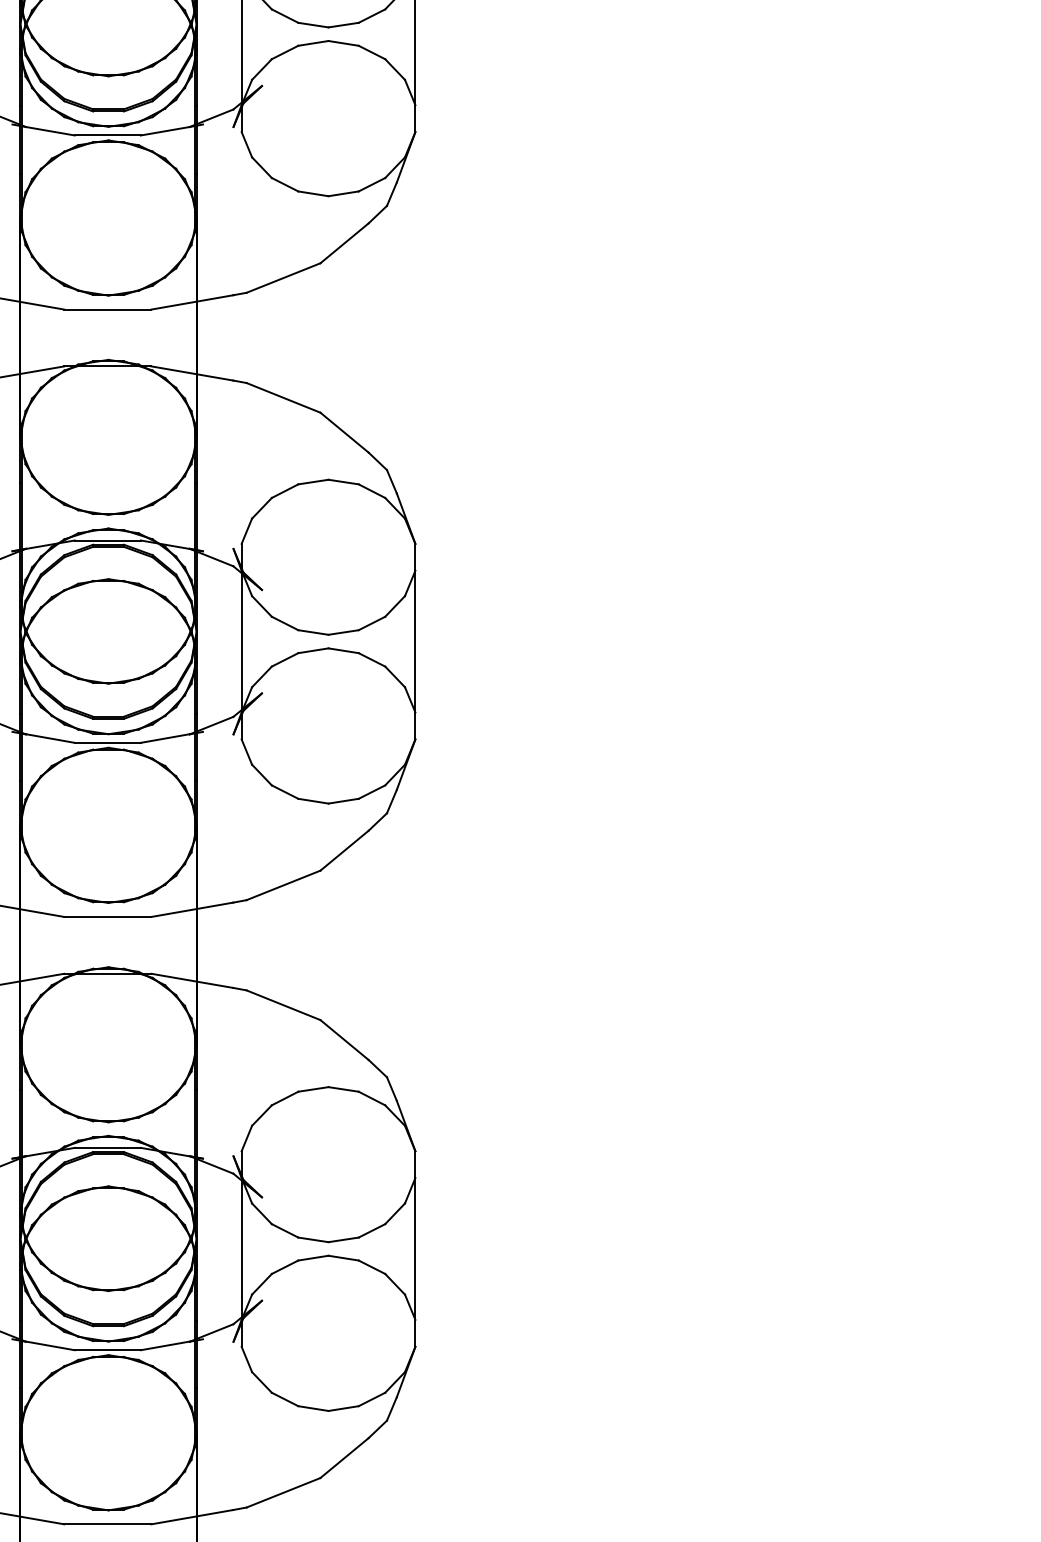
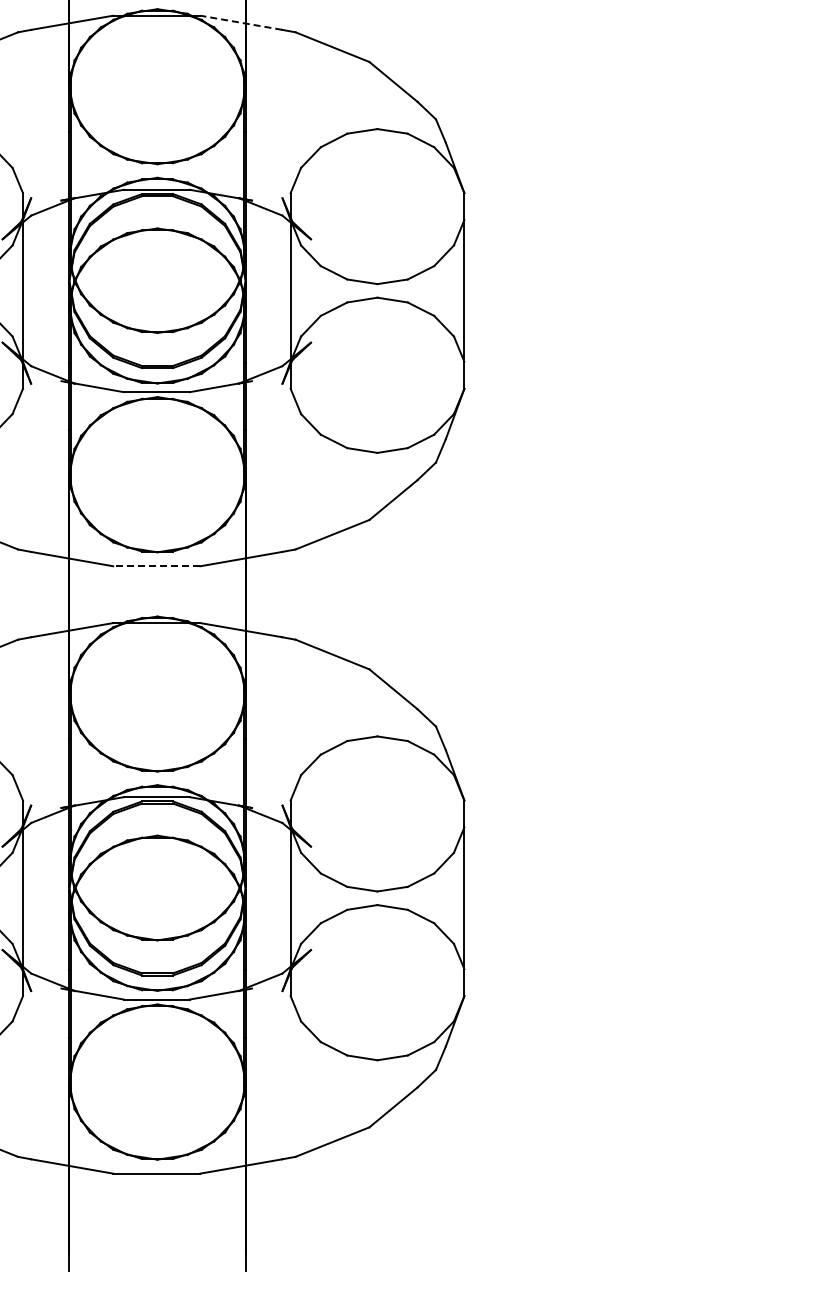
line: (191, 373) -> (240, 22), solid -> dashed
line: (107, 916) -> (156, 565), solid -> dashed

